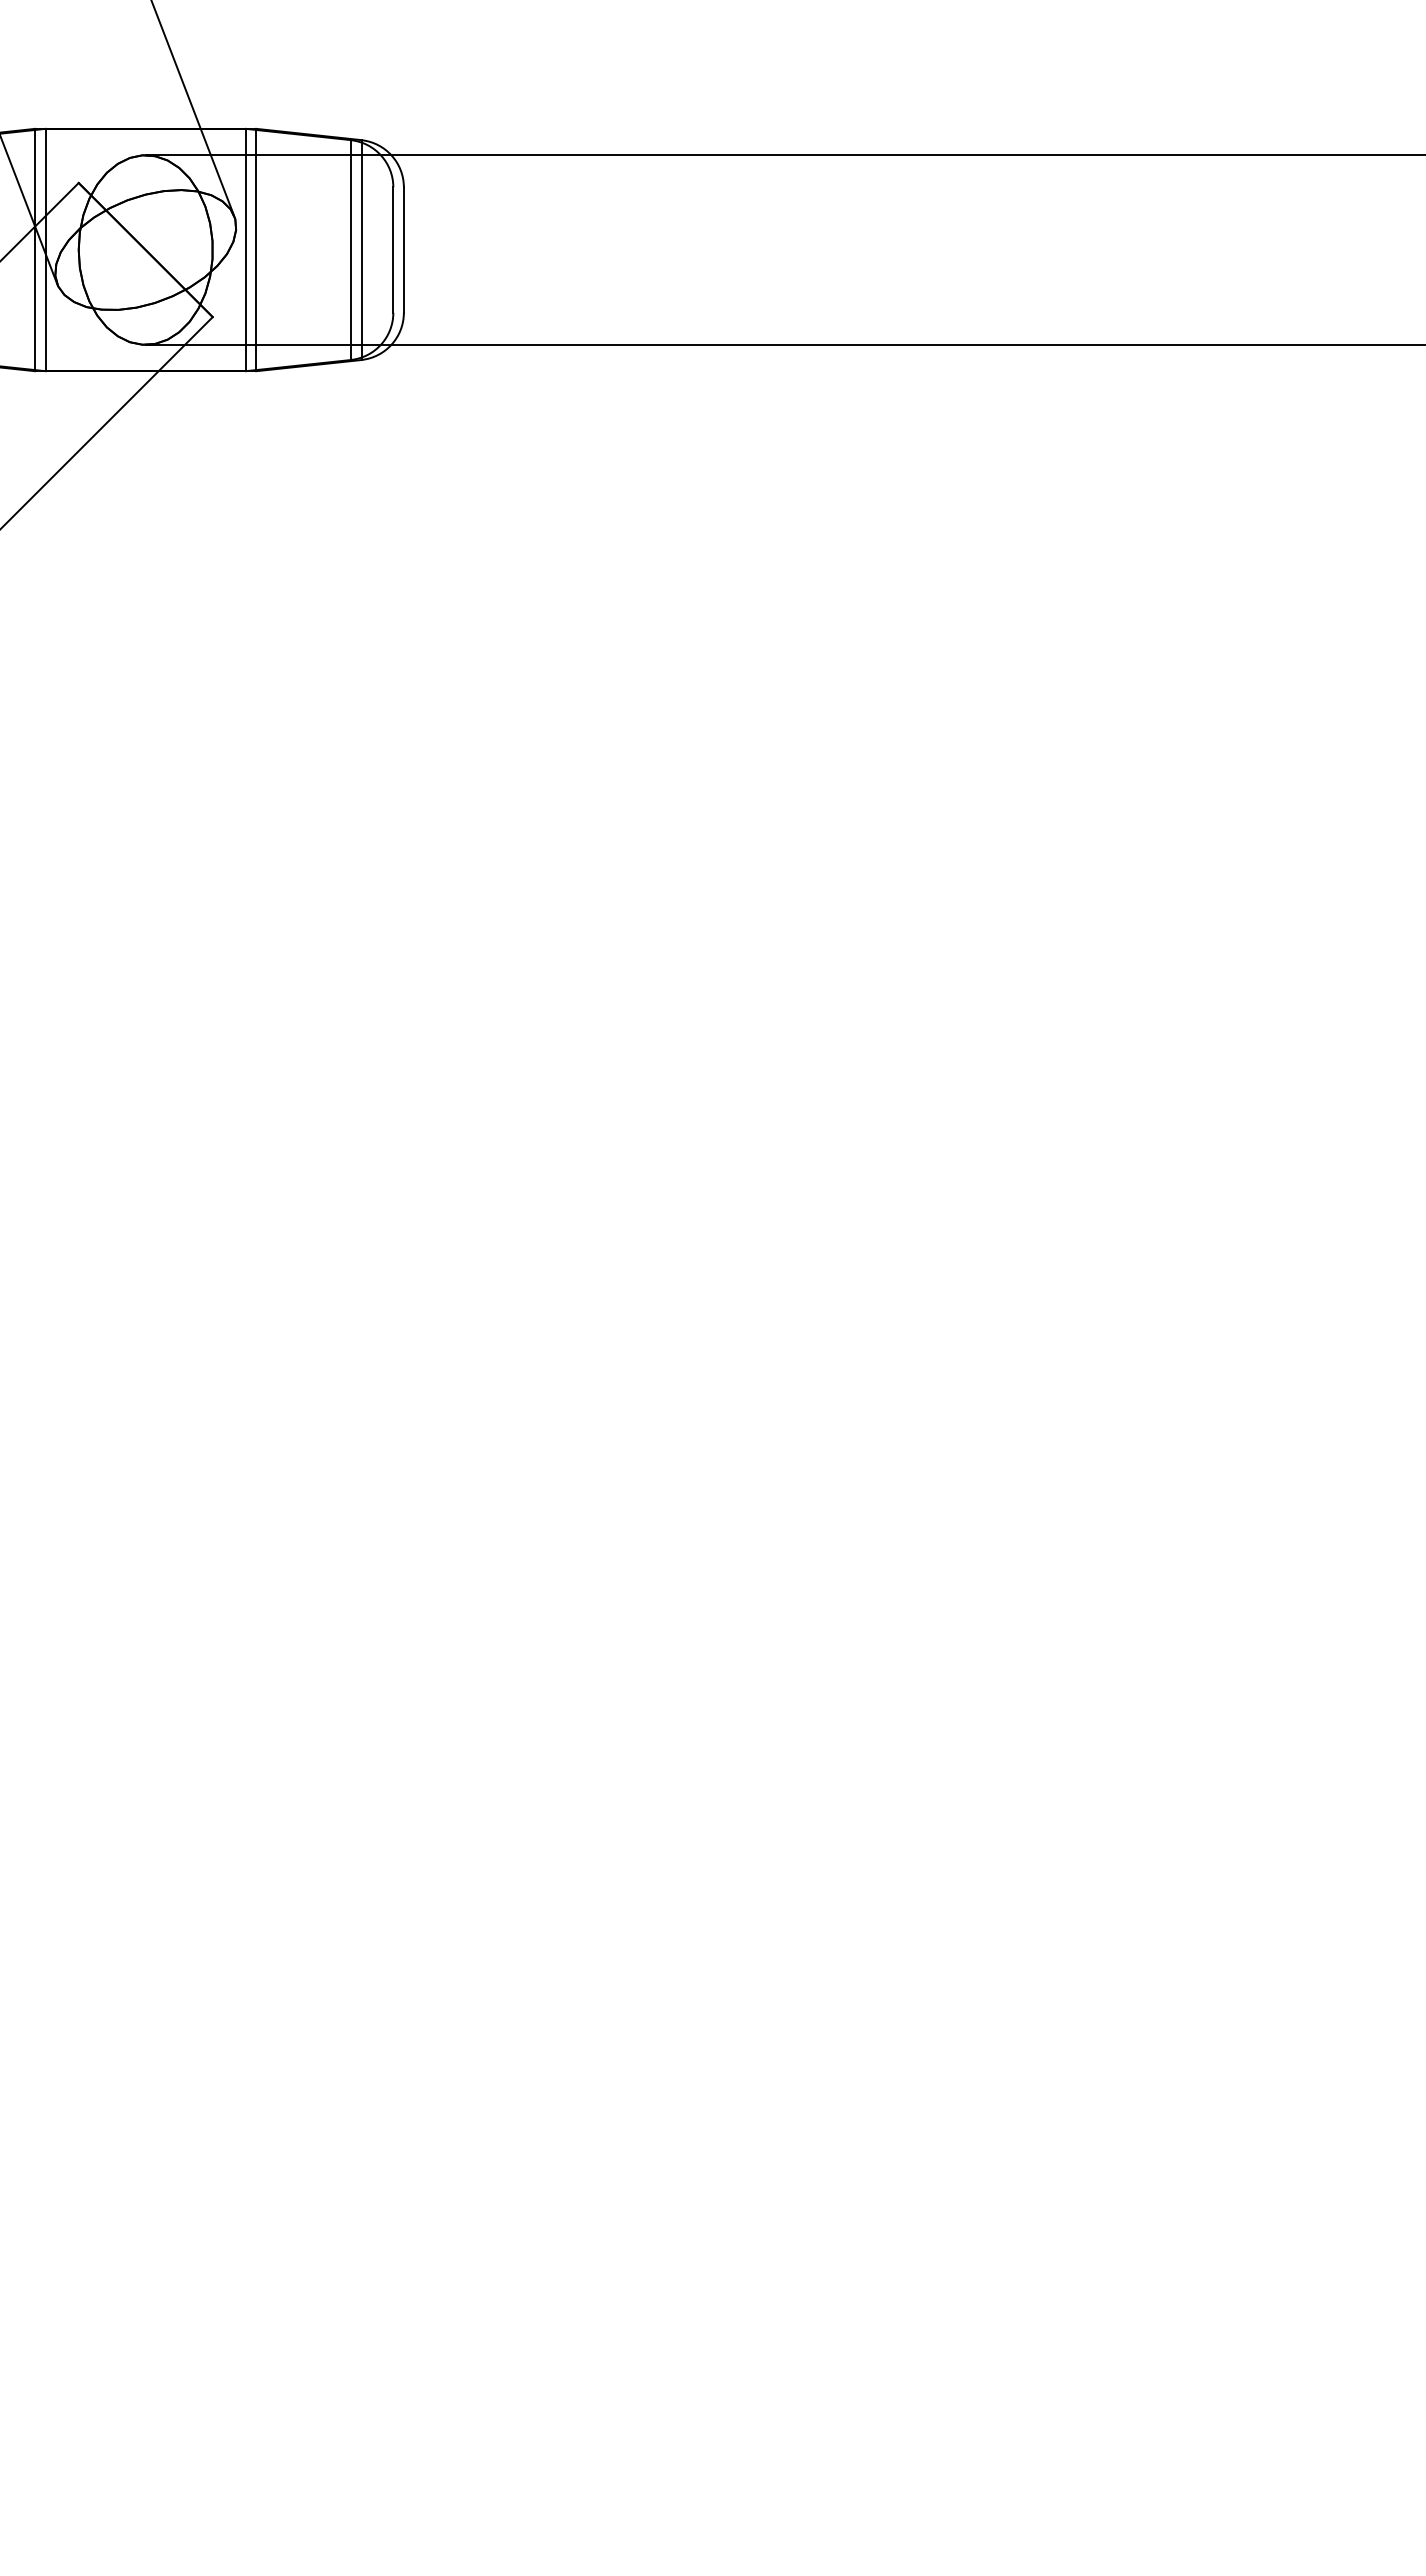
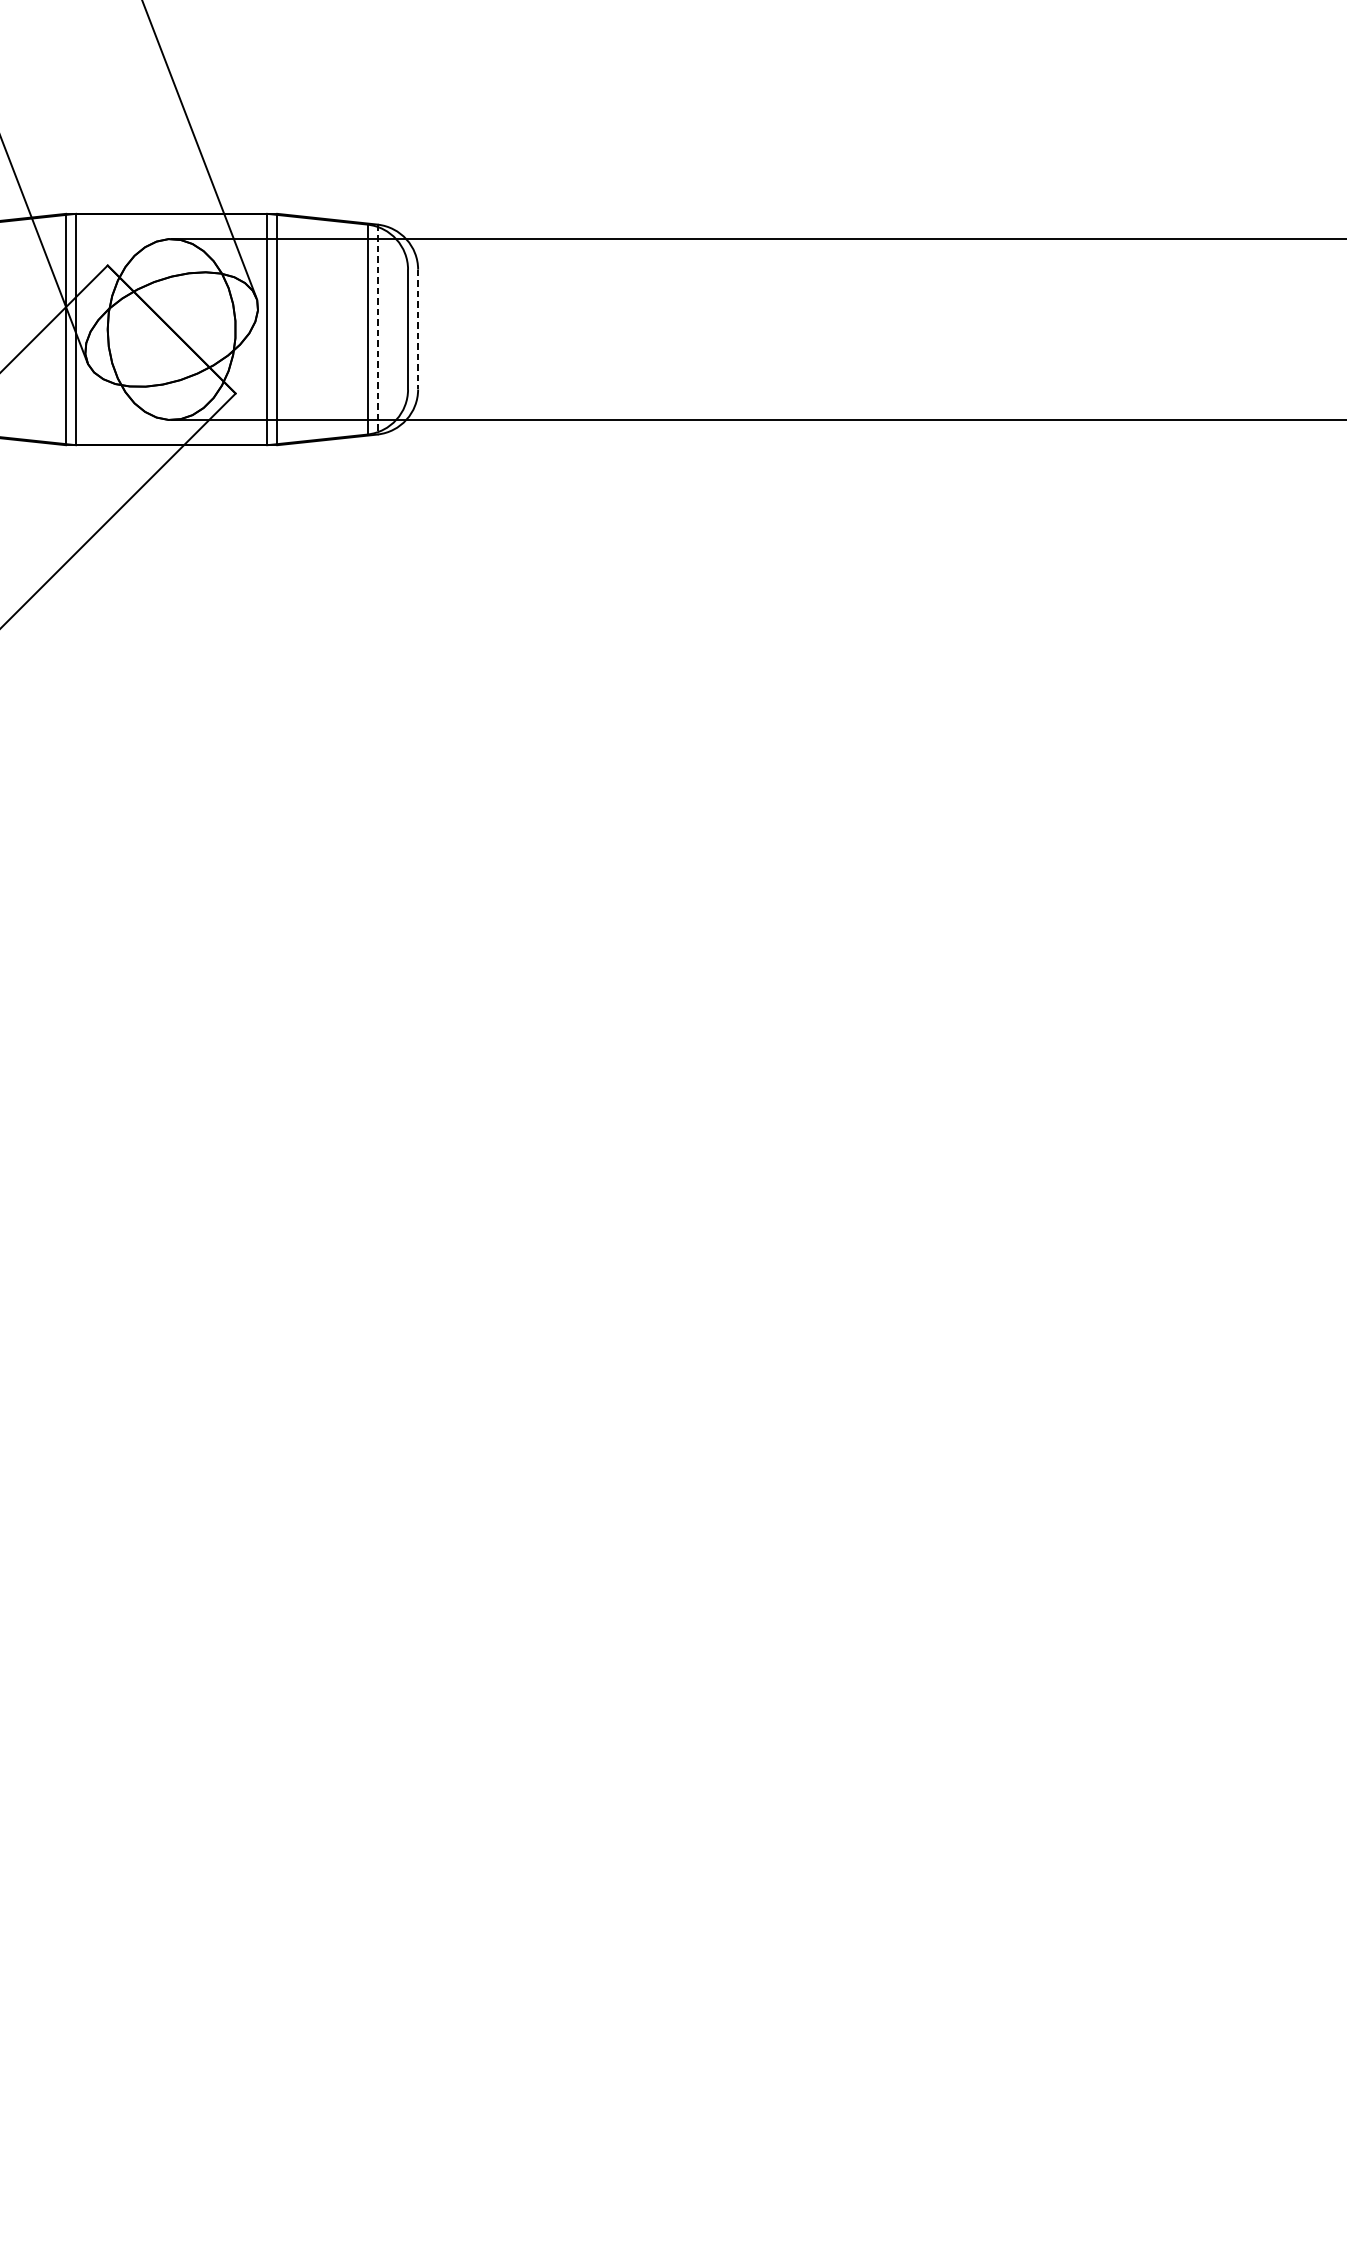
line: (361, 250) -> (377, 329), solid -> dashed
line: (403, 250) -> (417, 329), solid -> dashed

